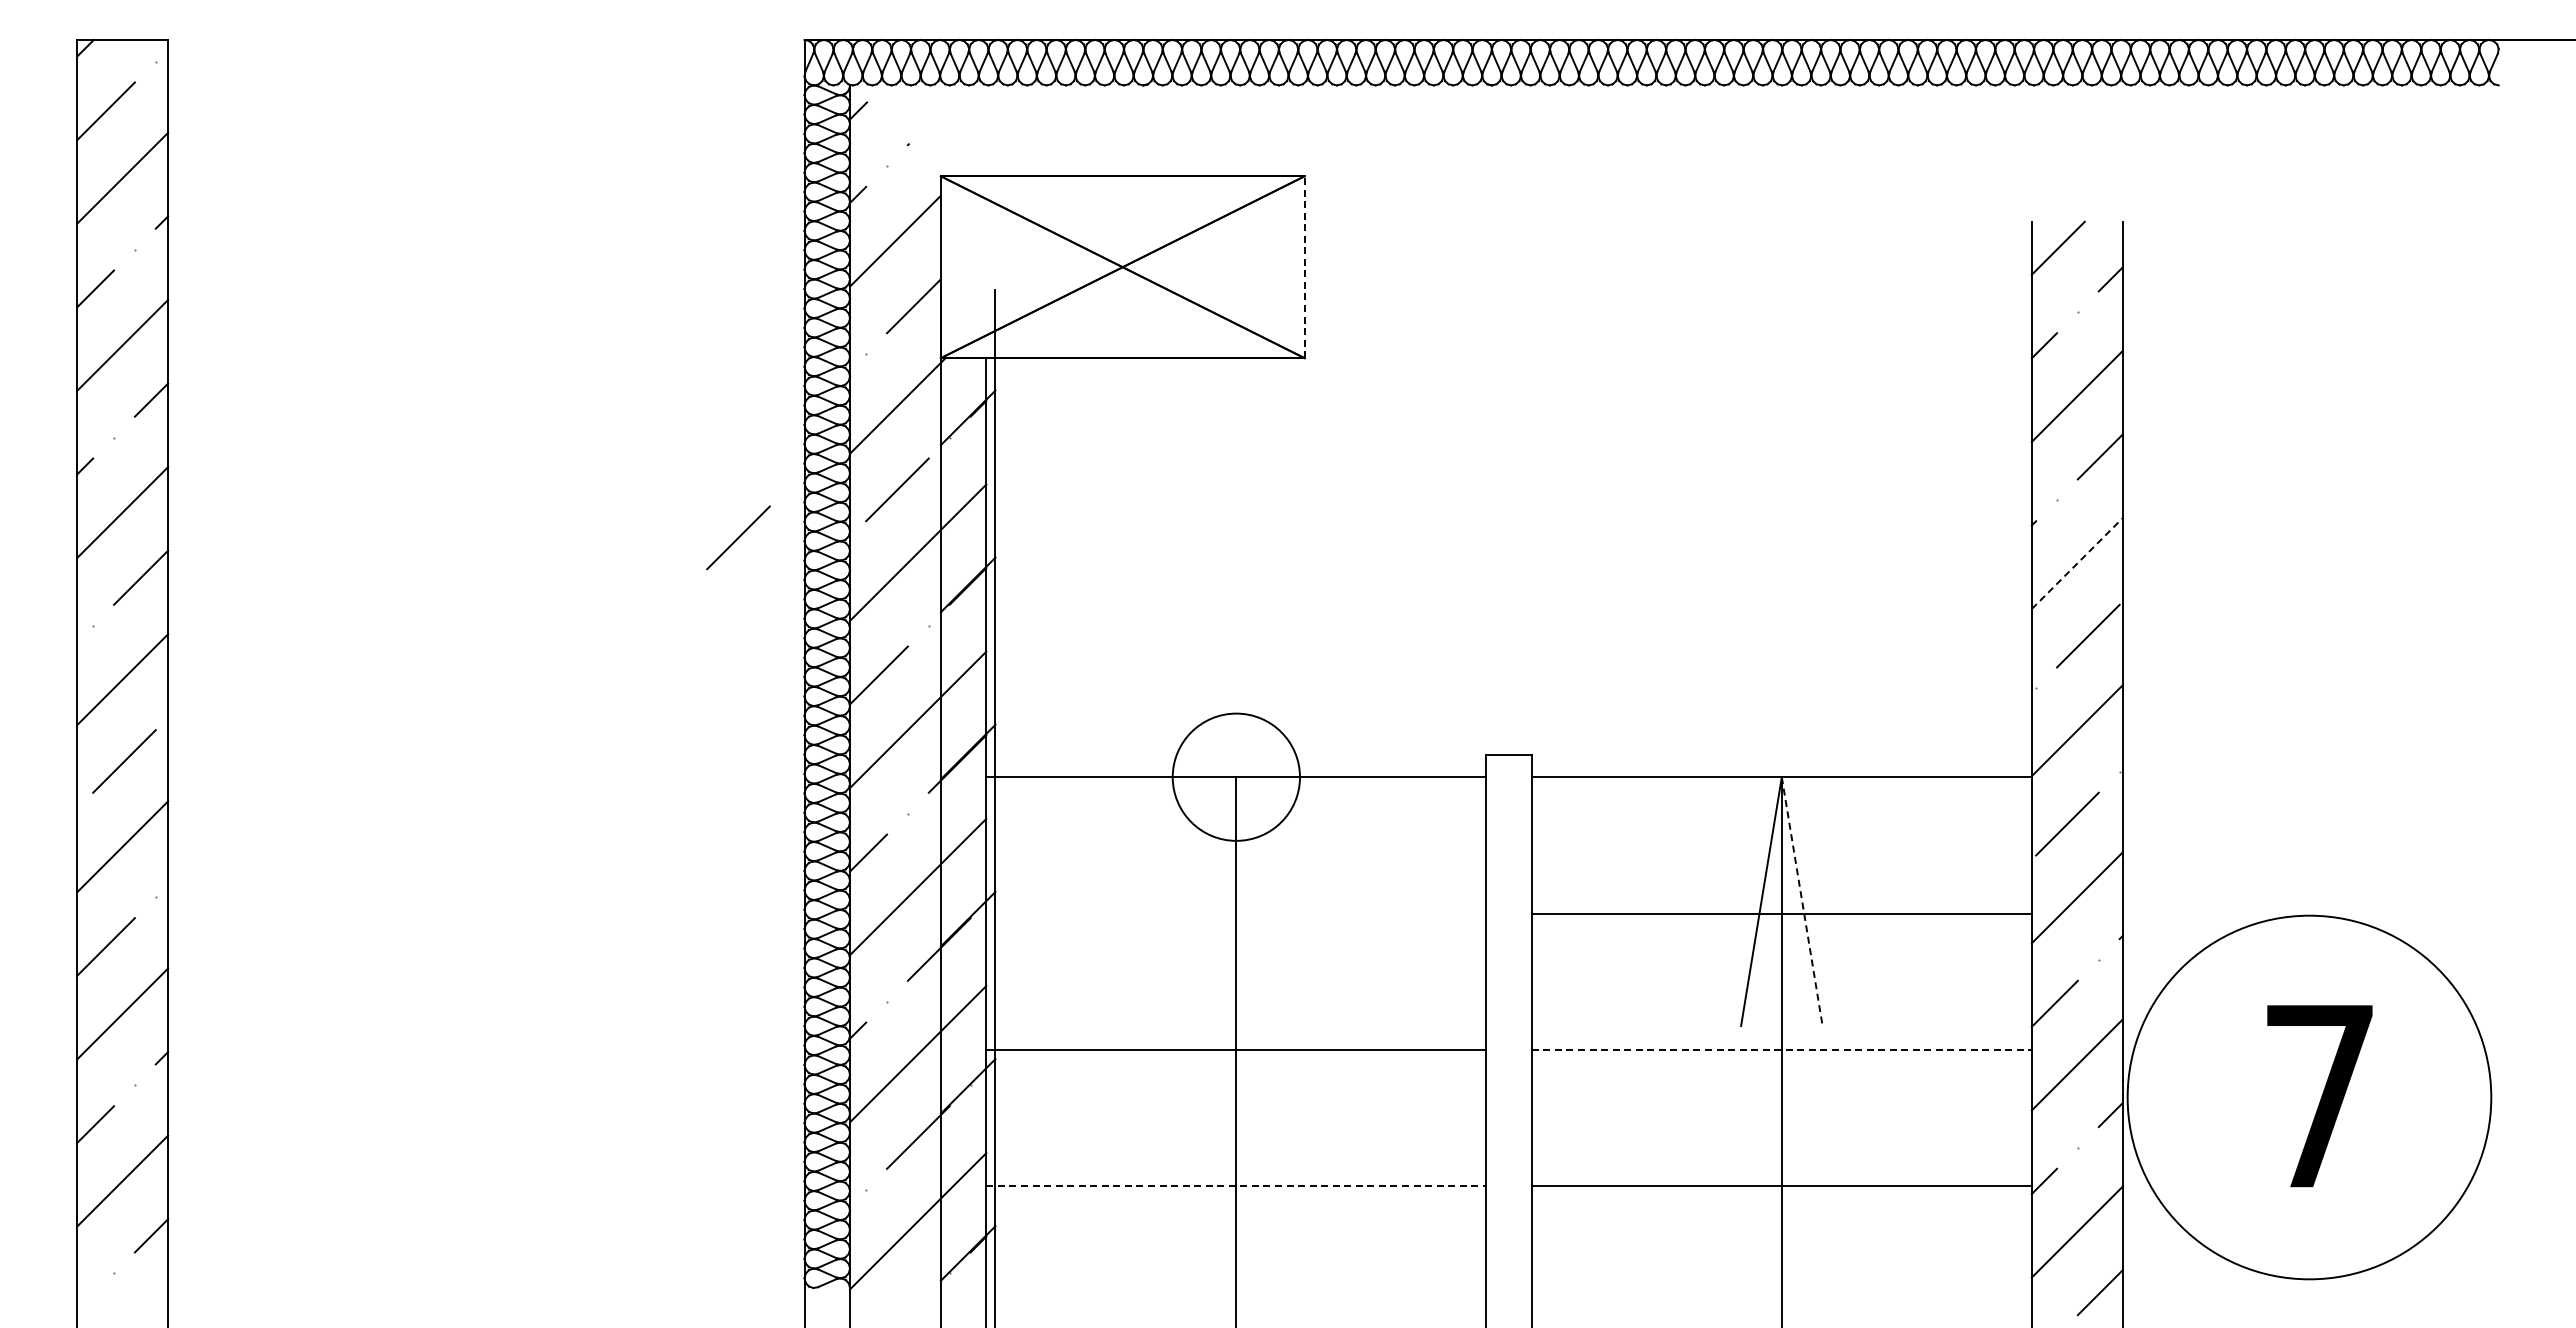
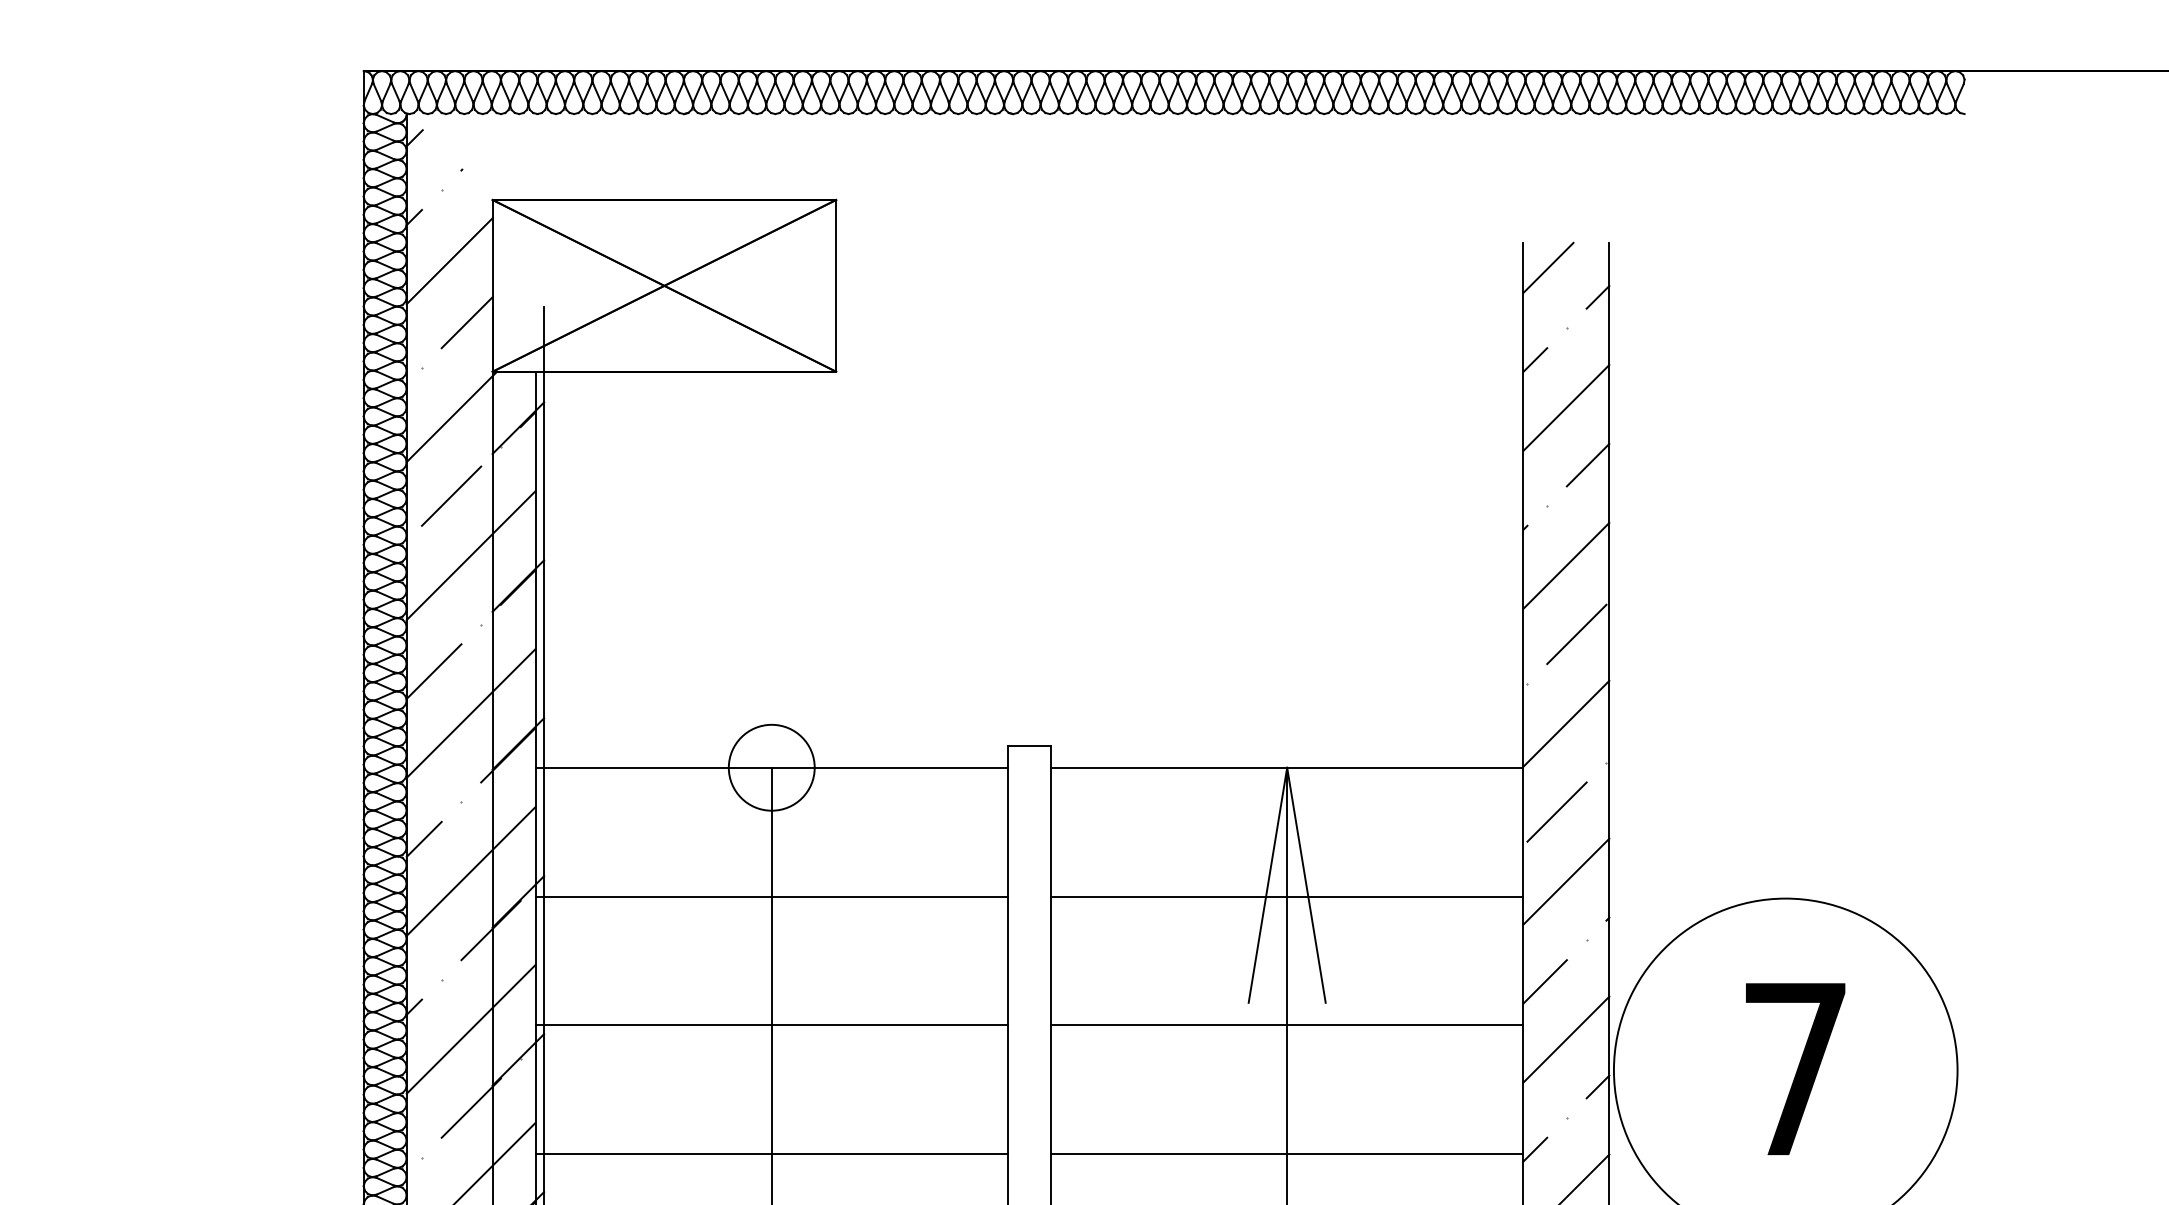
line: (1304, 267) -> (836, 286), dashed -> solid
line: (738, 537) -> (301, 541), removed
line: (2077, 563) -> (1566, 565), dashed -> solid
circle: (1235, 776) -> (770, 767), size x0.71
line: (1802, 902) -> (1306, 886), dashed -> solid
line: (1236, 913) -> (771, 896), added
line: (1782, 1049) -> (1287, 1025), dashed -> solid
line: (1236, 1186) -> (771, 1154), dashed -> solid

